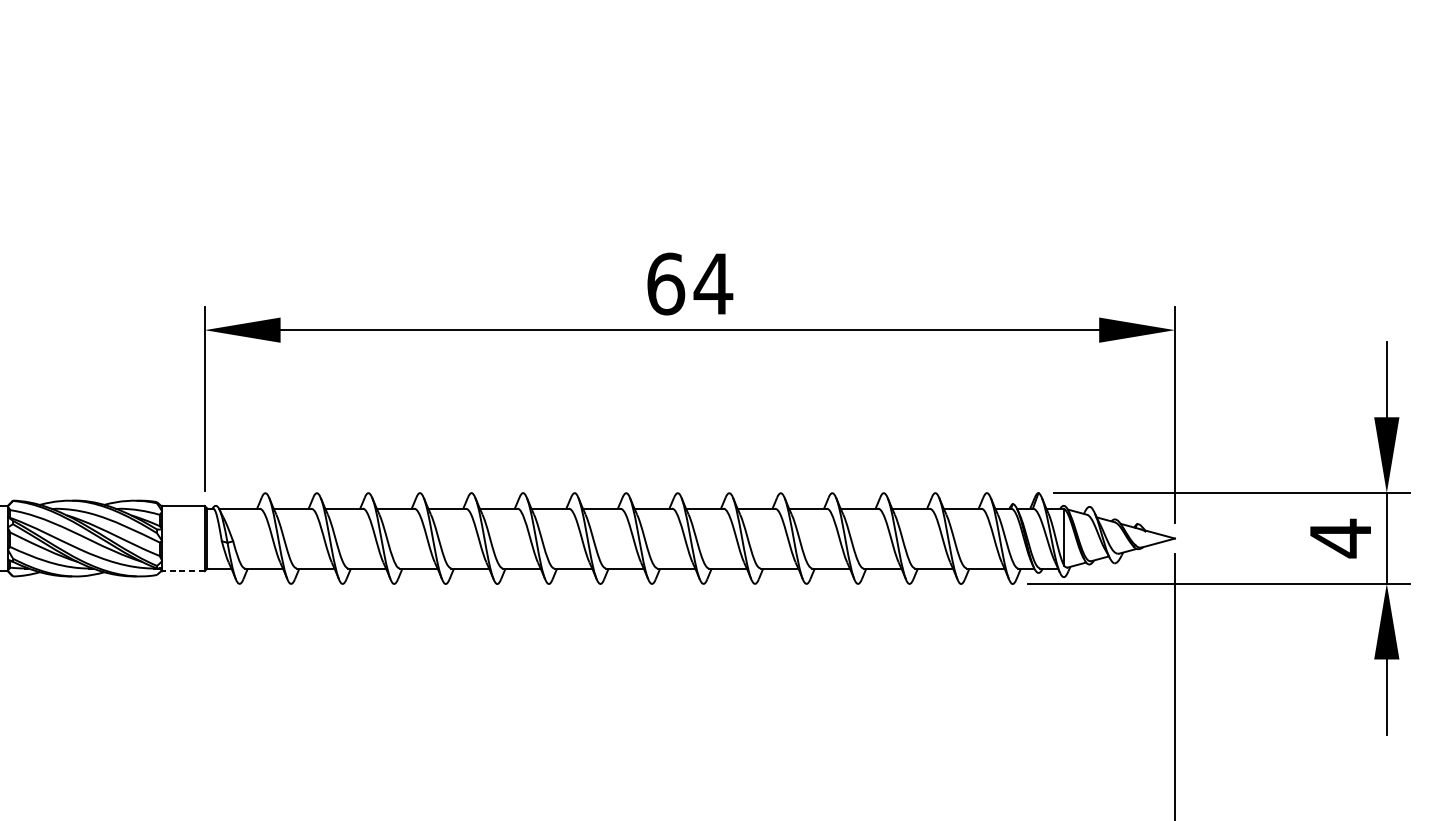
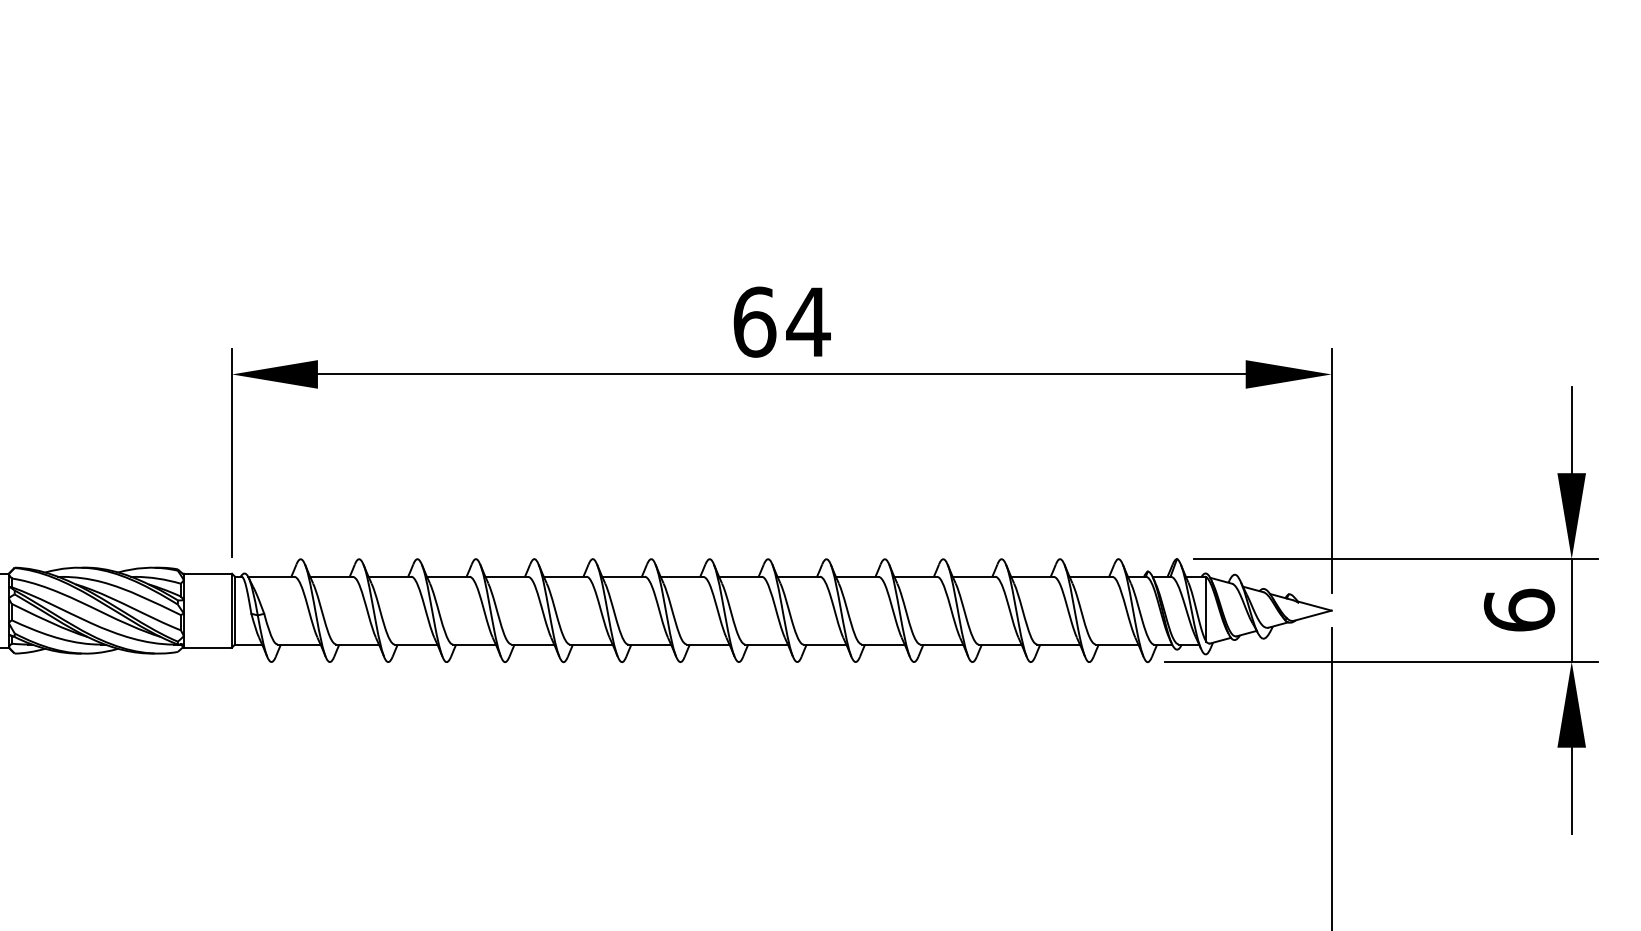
text: (1340, 538) -> (1519, 610), 4 -> 6
line: (183, 571) -> (207, 647), dashed -> solid

